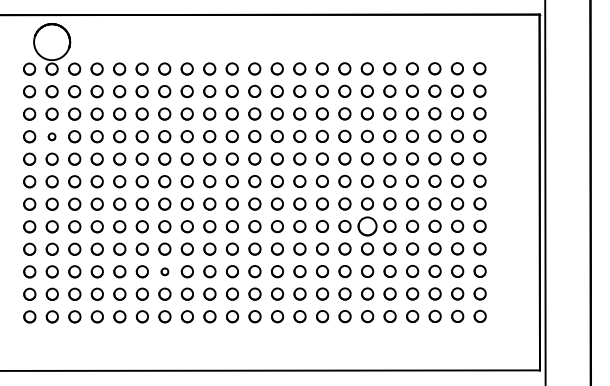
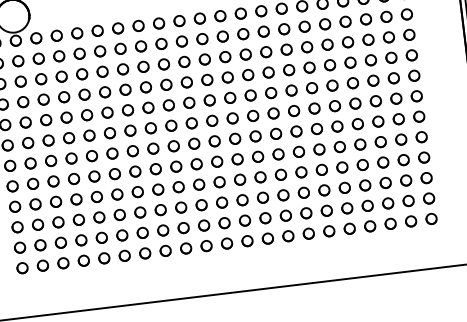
circle: (51, 136) -> (22, 101), size x1.67
circle: (367, 226) -> (319, 149), size x0.62
circle: (164, 271) -> (139, 212), size x1.67

